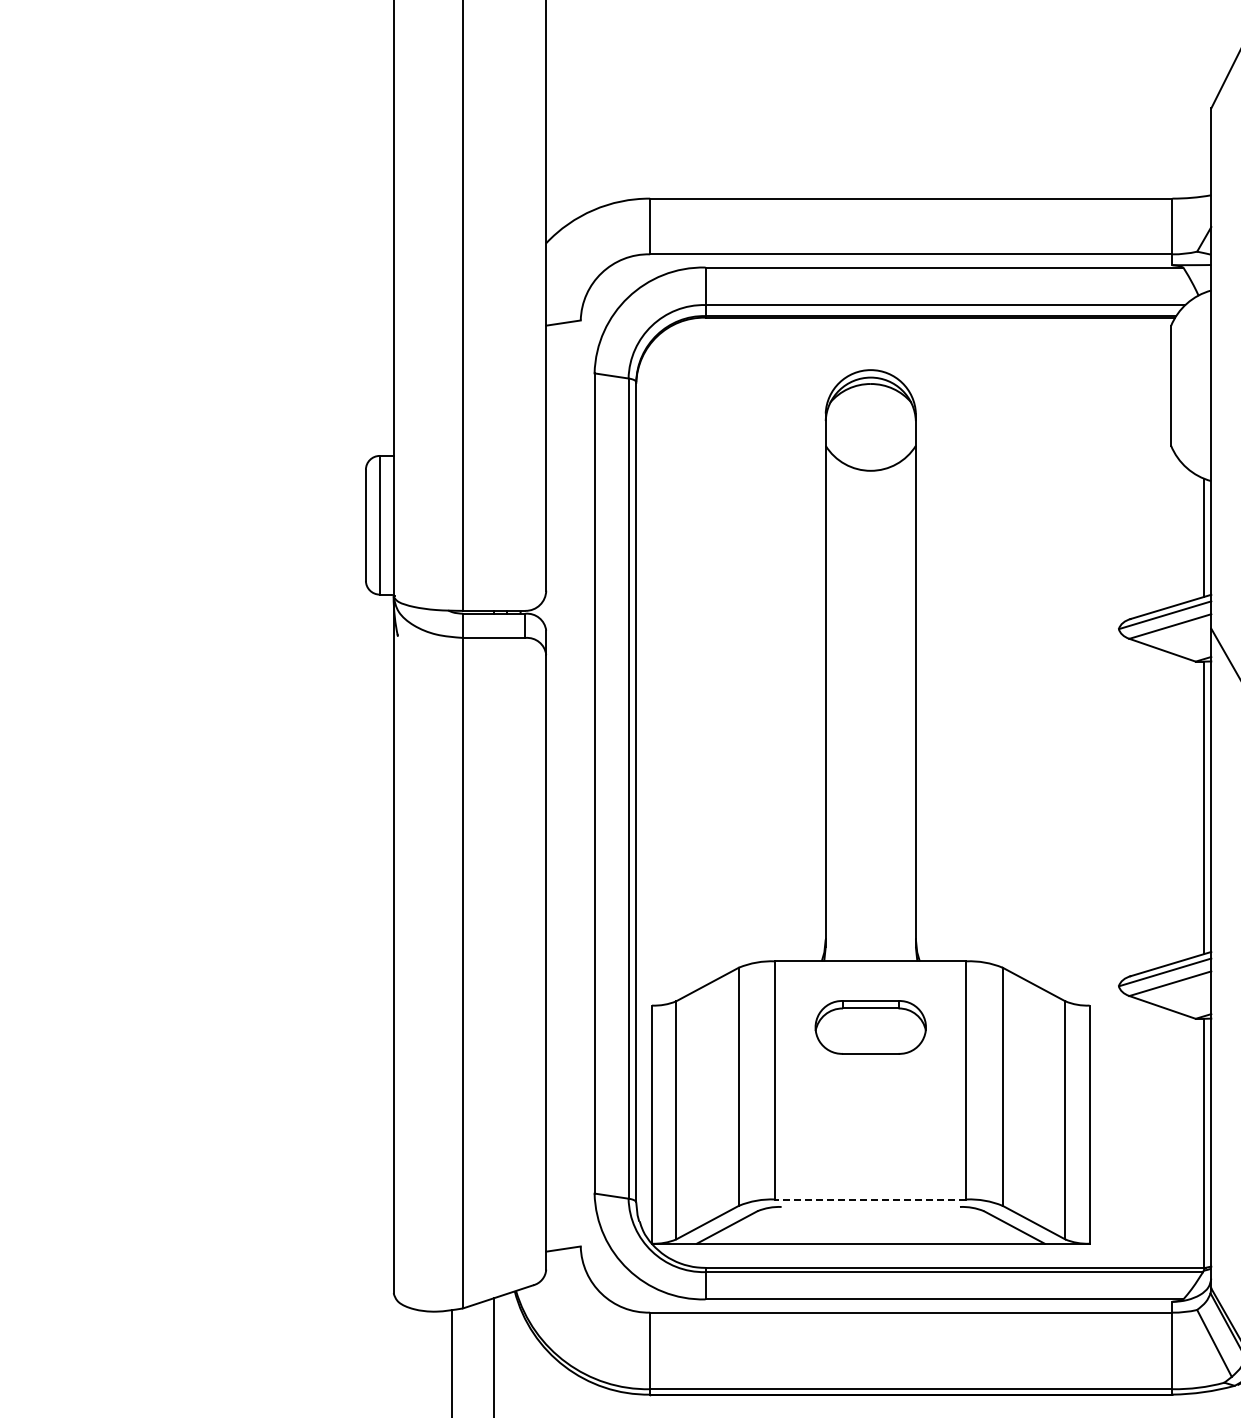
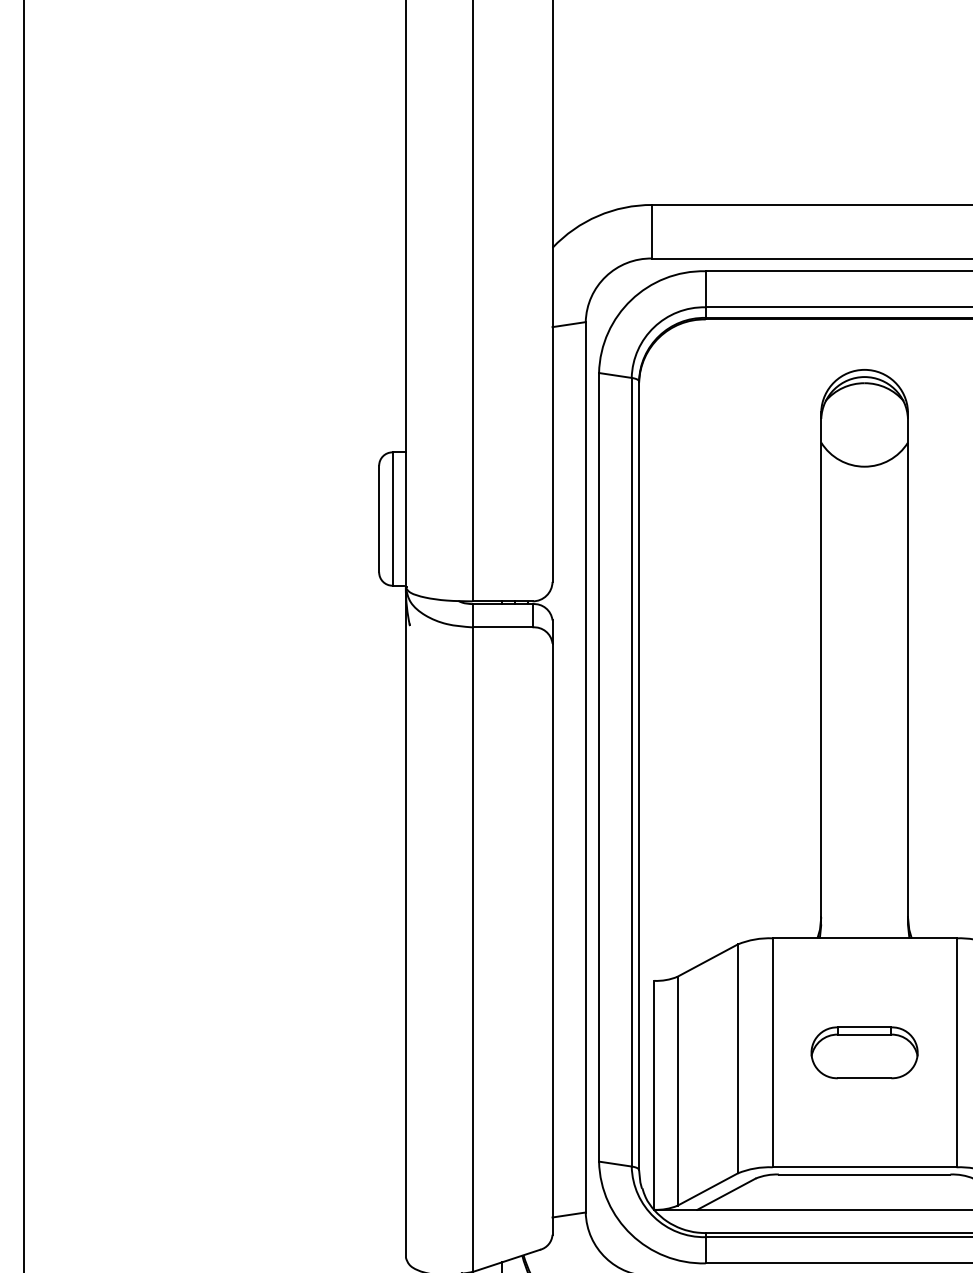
line: (580, 783) -> (585, 767), added
part: (870, 1027) -> (864, 1052), moved
line: (870, 1199) -> (864, 1167), dashed -> solid
line: (870, 1206) -> (864, 1174), added

